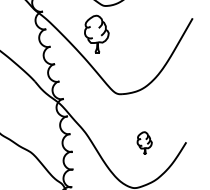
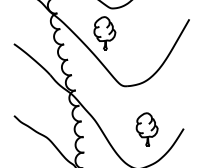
part: (144, 143) -> (146, 129), size x1.67

